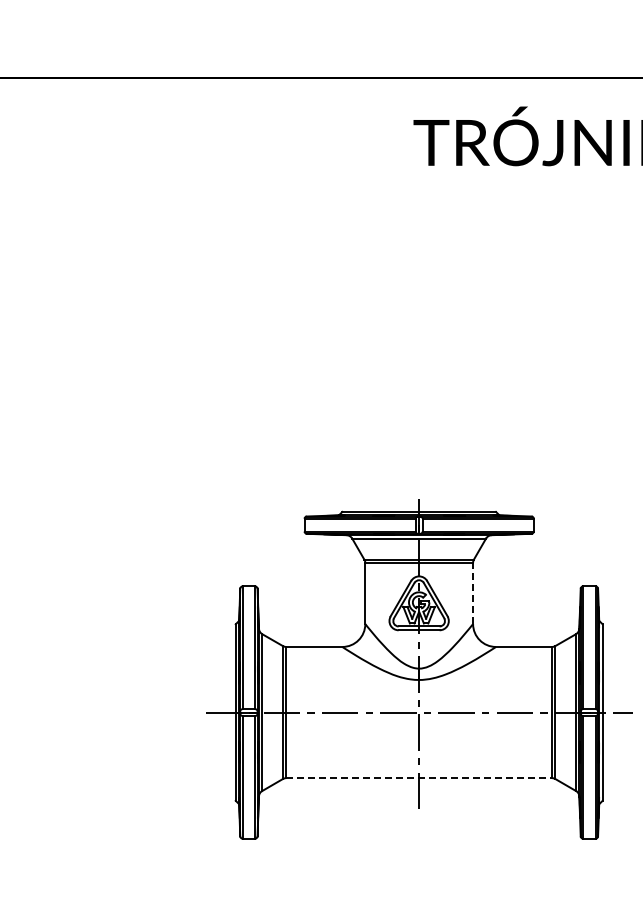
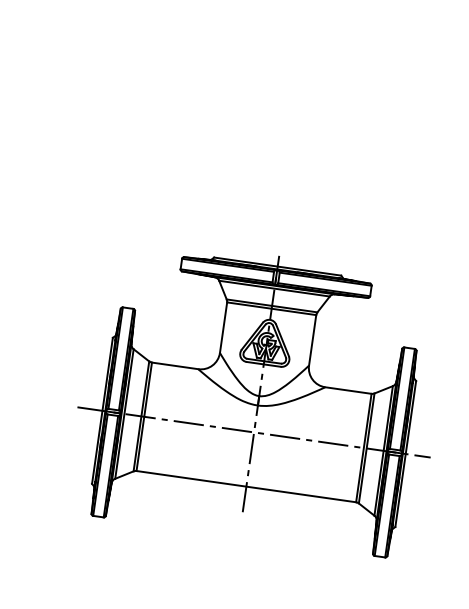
line: (473, 593) -> (312, 340), dashed -> solid
line: (419, 778) -> (246, 486), dashed -> solid

